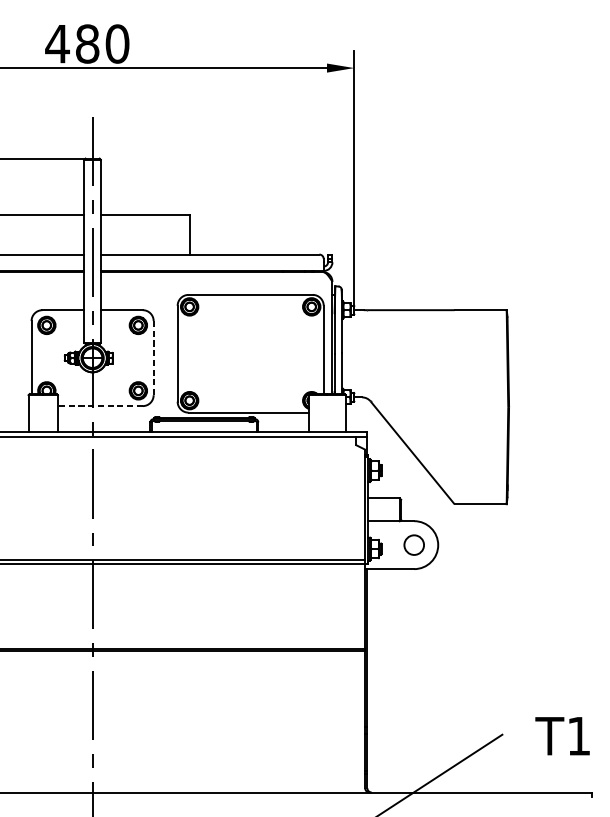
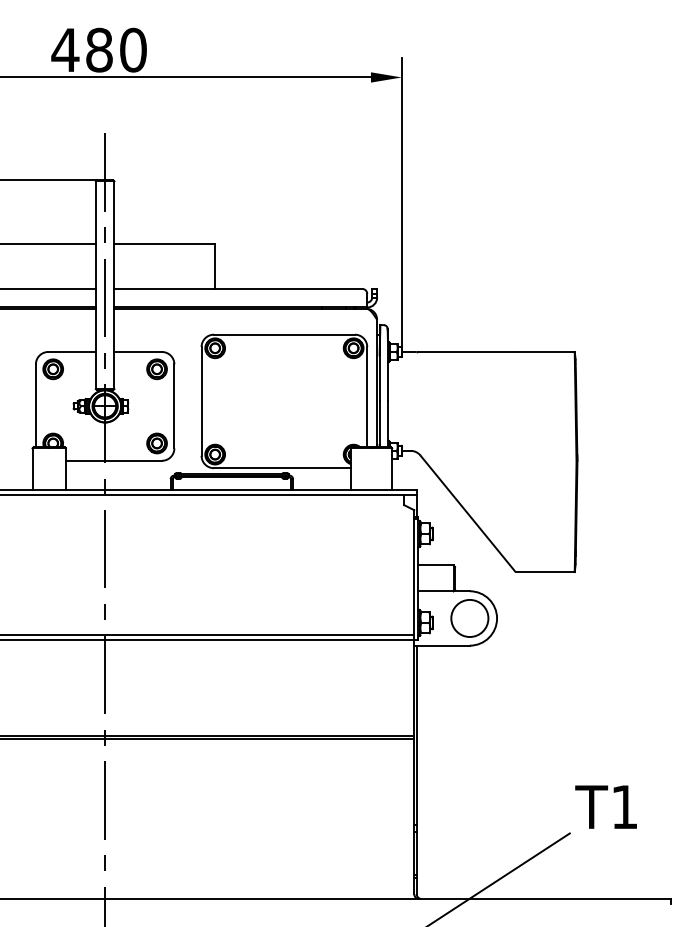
line: (153, 358) -> (174, 406), dashed -> solid
line: (99, 405) -> (113, 460), dashed -> solid
circle: (413, 545) -> (469, 618), size x1.67
text: (562, 735) -> (605, 806), moved

